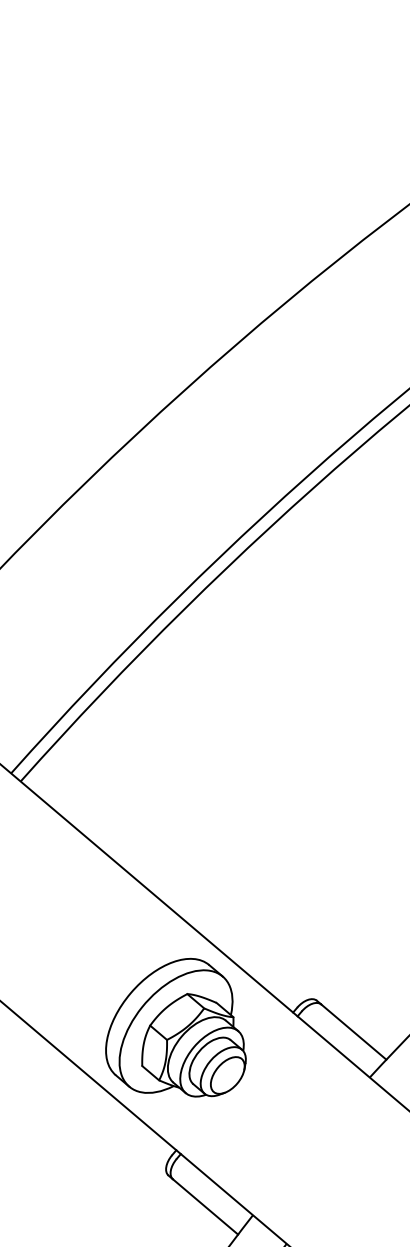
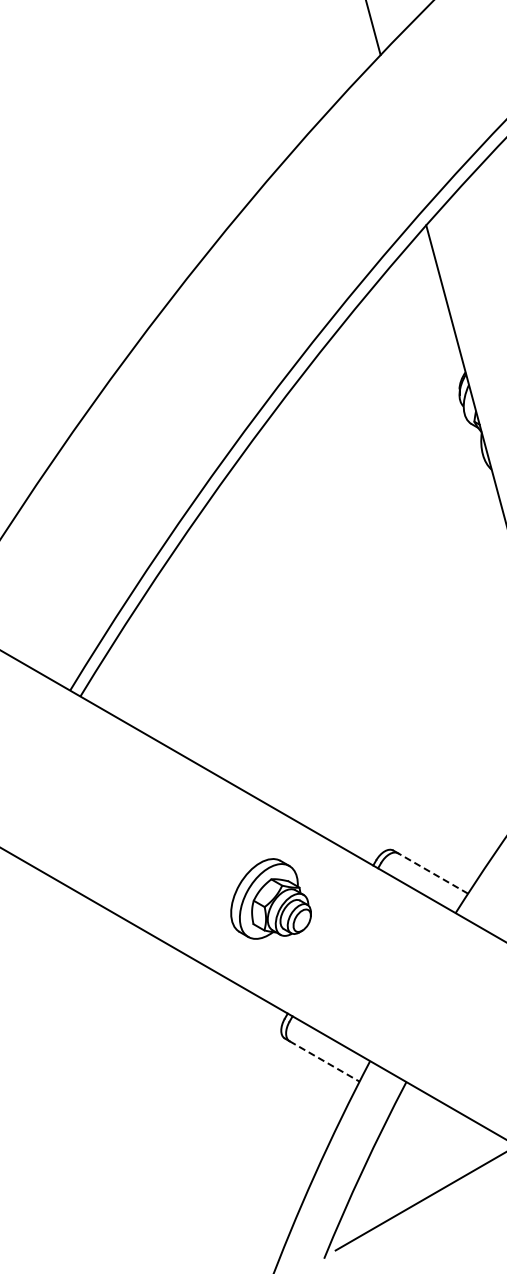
part: (180, 1027) -> (270, 898), size x0.6
line: (353, 1031) -> (432, 873), solid -> dashed
line: (206, 1207) -> (325, 1061), solid -> dashed

